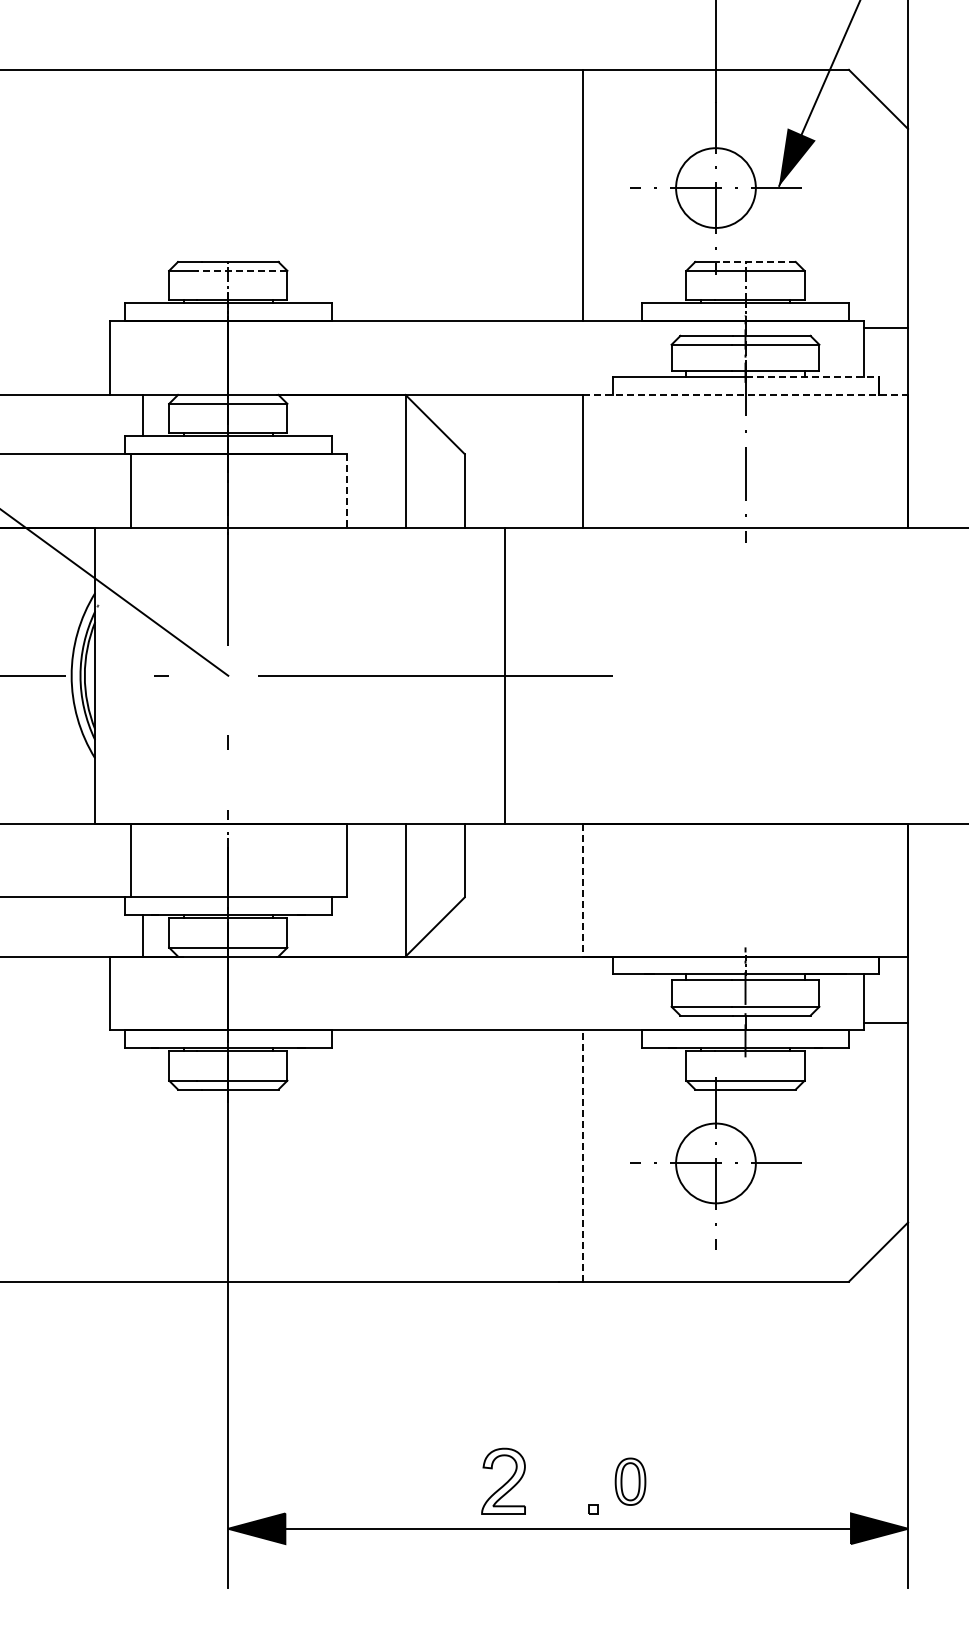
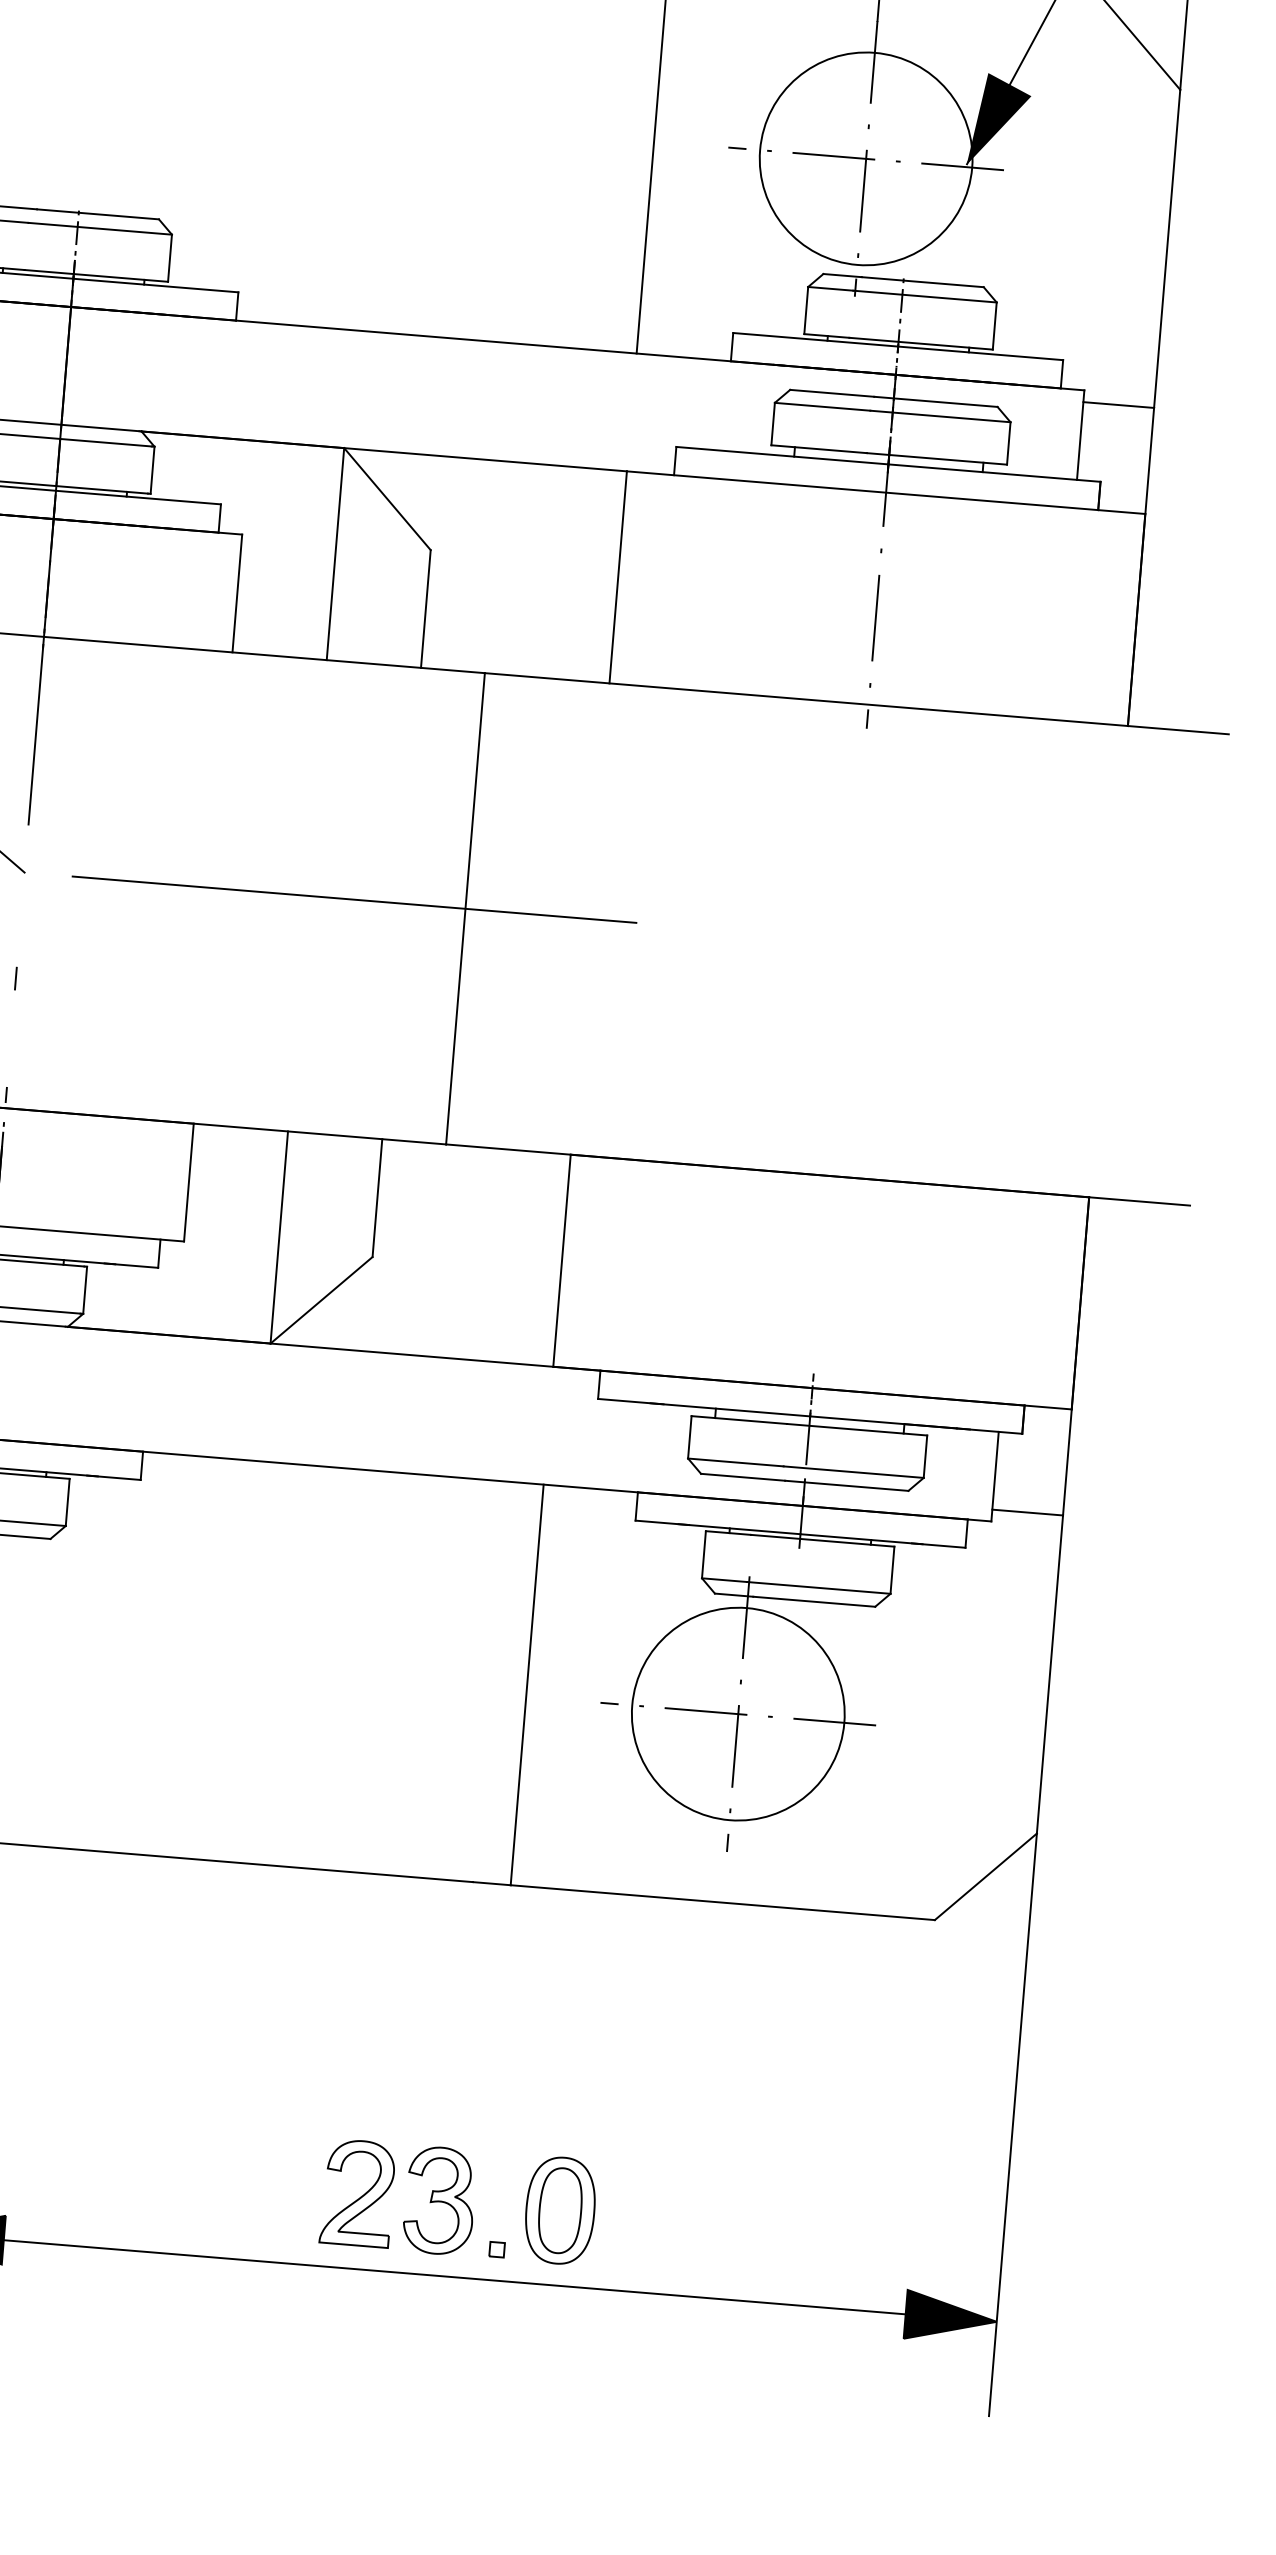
circle: (715, 187) -> (865, 157), size x1.67
line: (757, 261) -> (922, 281), dashed -> solid
line: (242, 270) -> (100, 228), dashed -> solid
line: (812, 377) -> (995, 473), dashed -> solid
line: (745, 394) -> (886, 491), dashed -> solid
line: (346, 491) -> (237, 594), dashed -> solid
line: (582, 890) -> (561, 1261), dashed -> solid
line: (582, 1156) -> (526, 1685), dashed -> solid
circle: (715, 1162) -> (737, 1712), size x1.67
part: (554, 1481) -> (439, 2200), added
part: (630, 1481) -> (560, 2210), size x1.43

